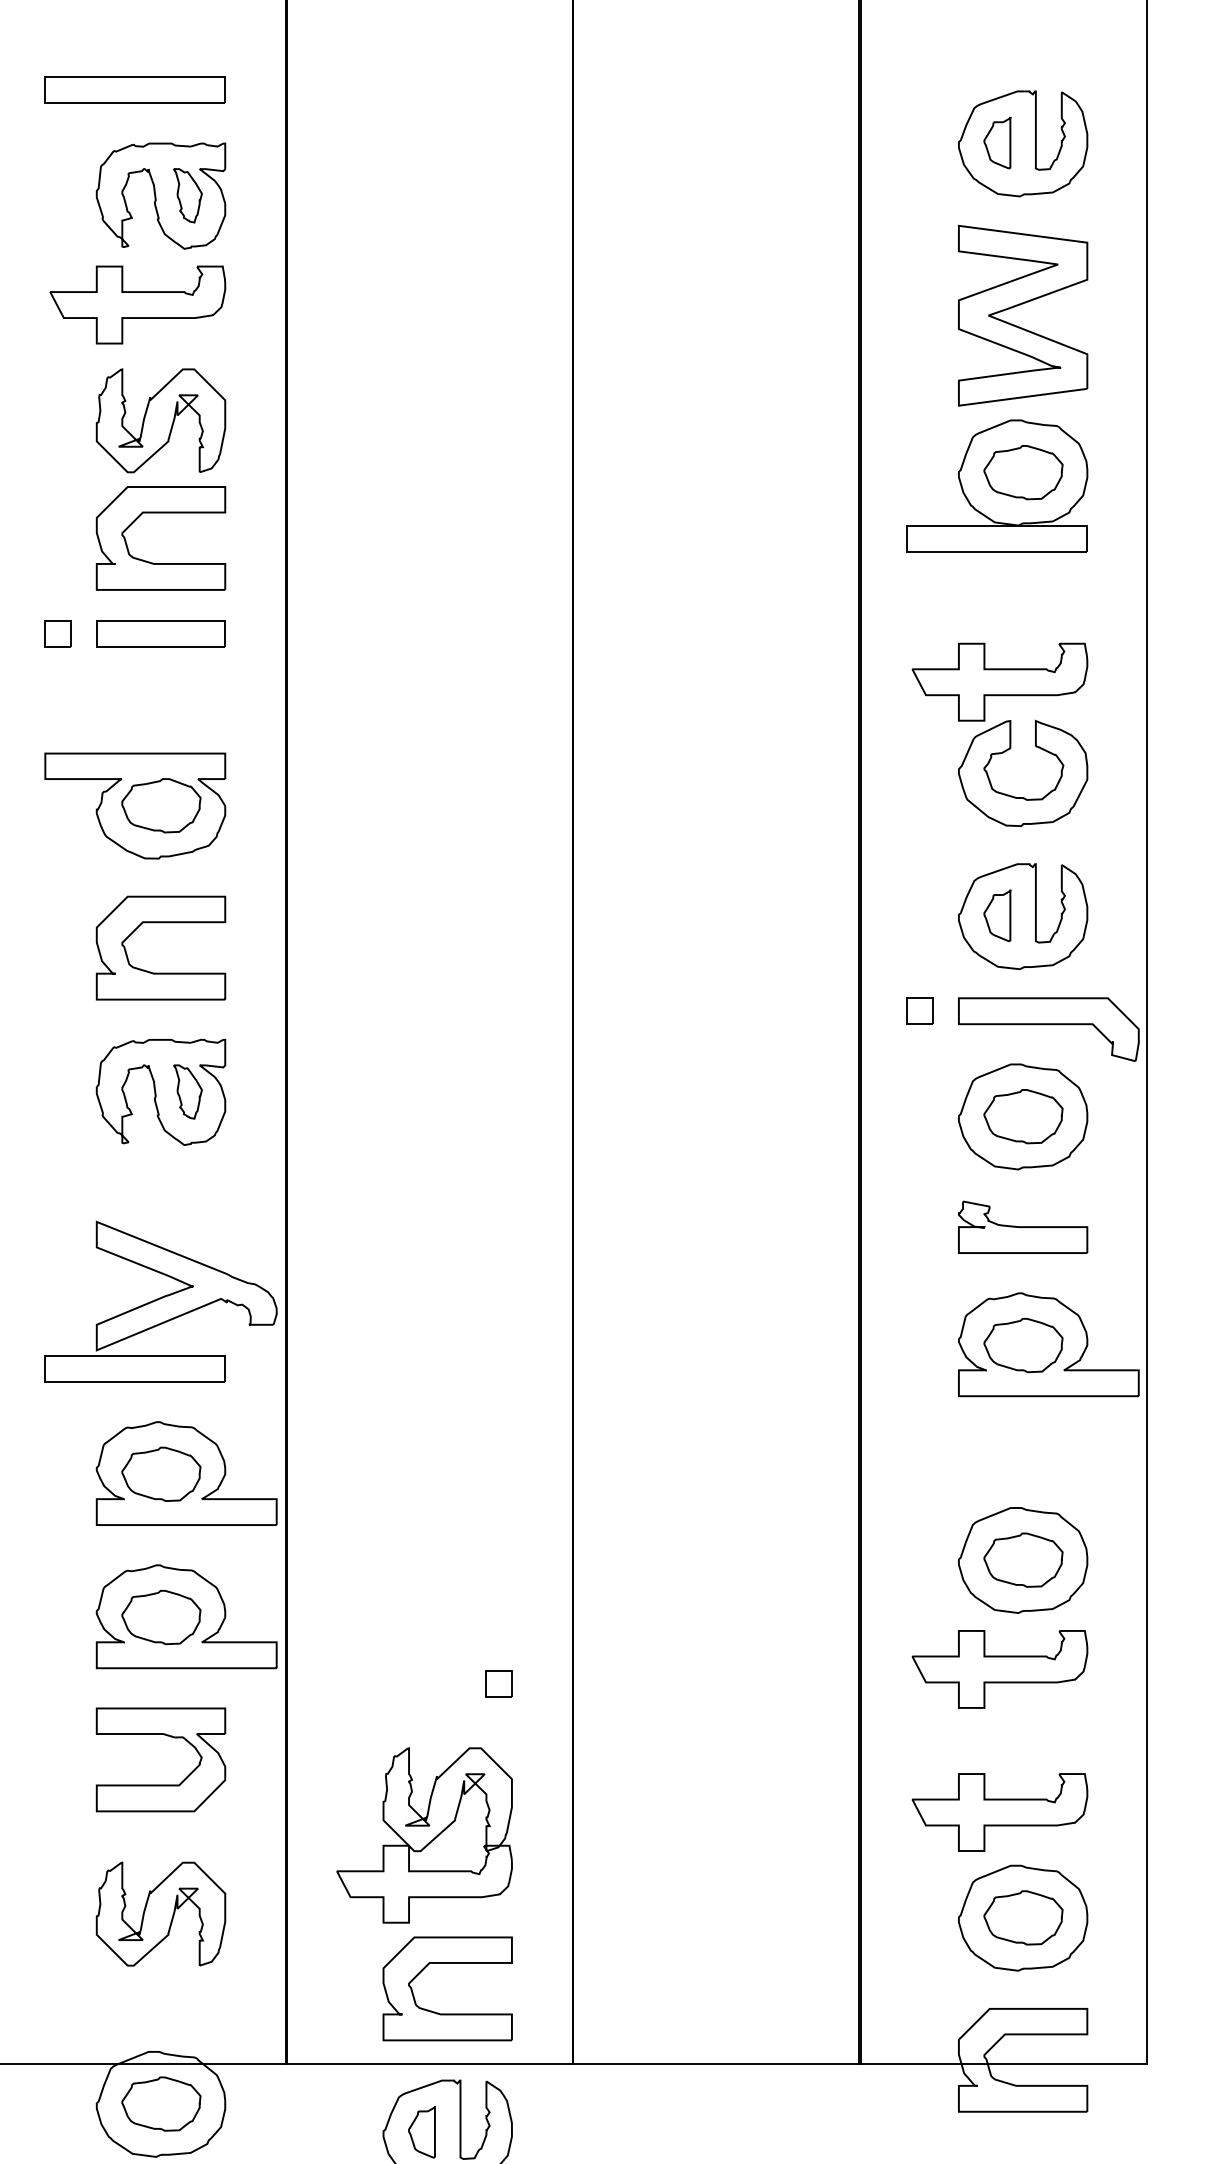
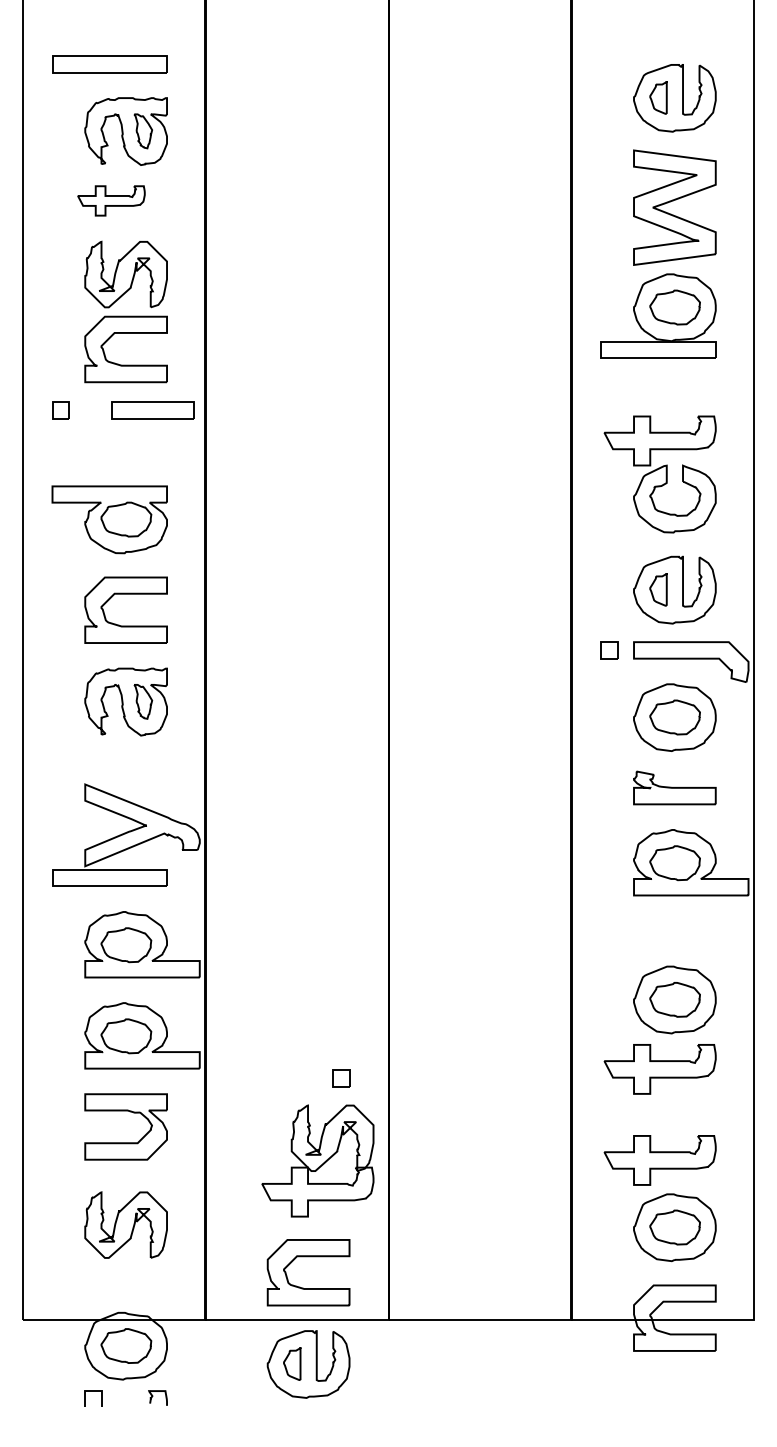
part: (138, 304) -> (111, 200), size x0.6
part: (160, 634) -> (152, 410), moved
part: (423, 1834) -> (317, 1160), moved

